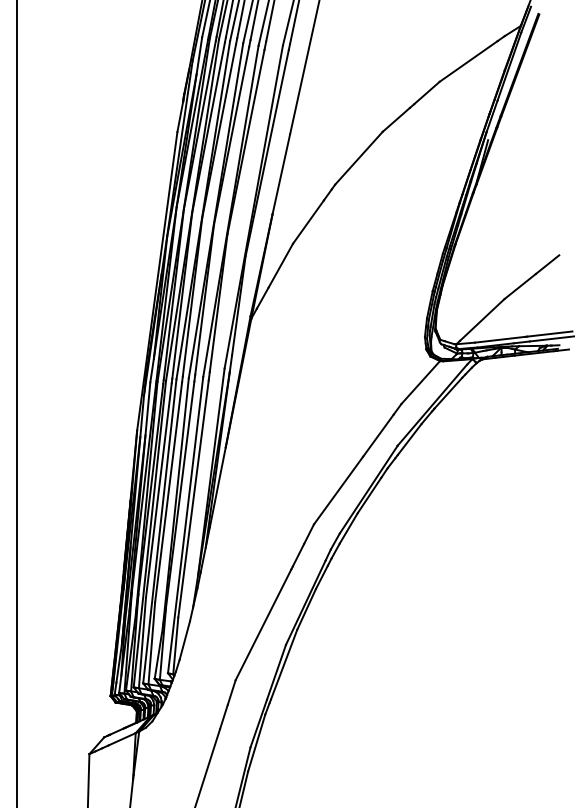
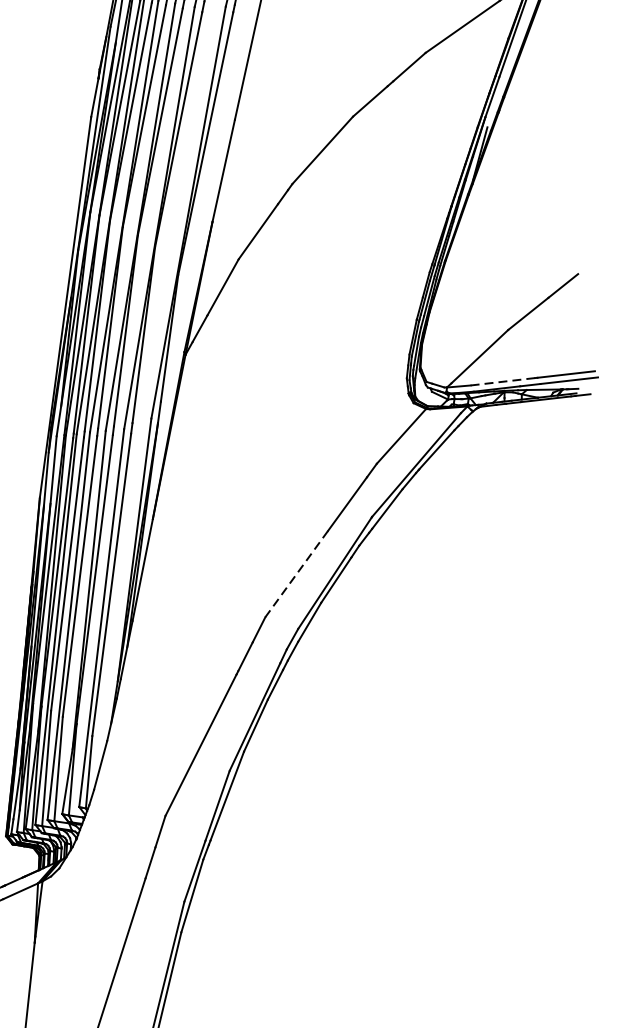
line: (500, 339) -> (503, 381), solid -> dashed
line: (338, 490) -> (296, 574), solid -> dashed

